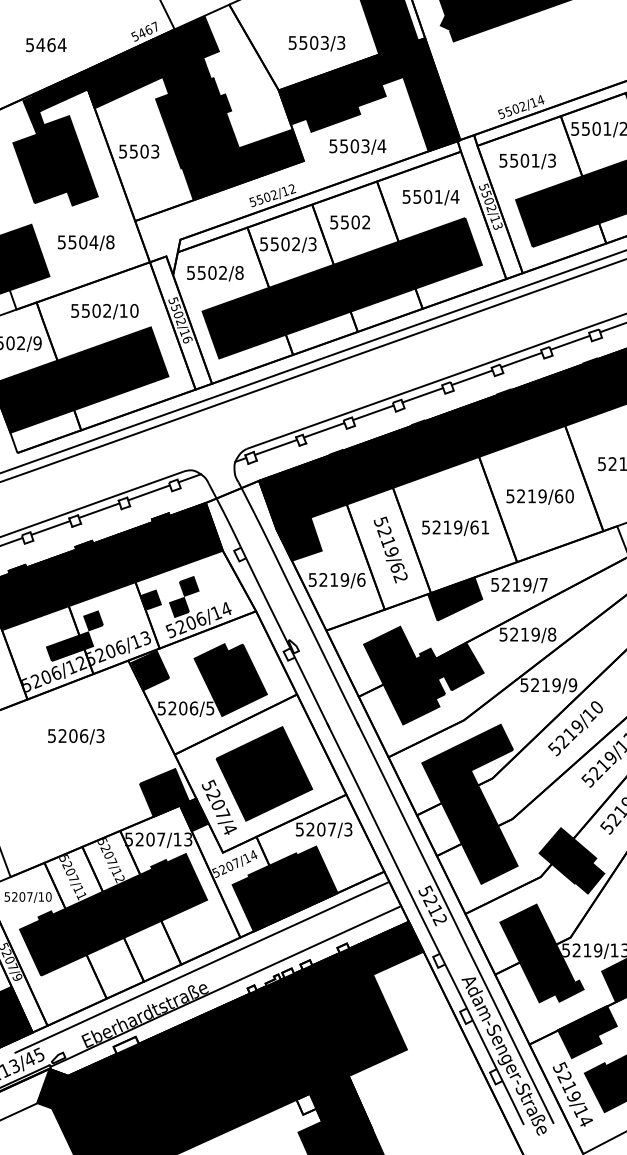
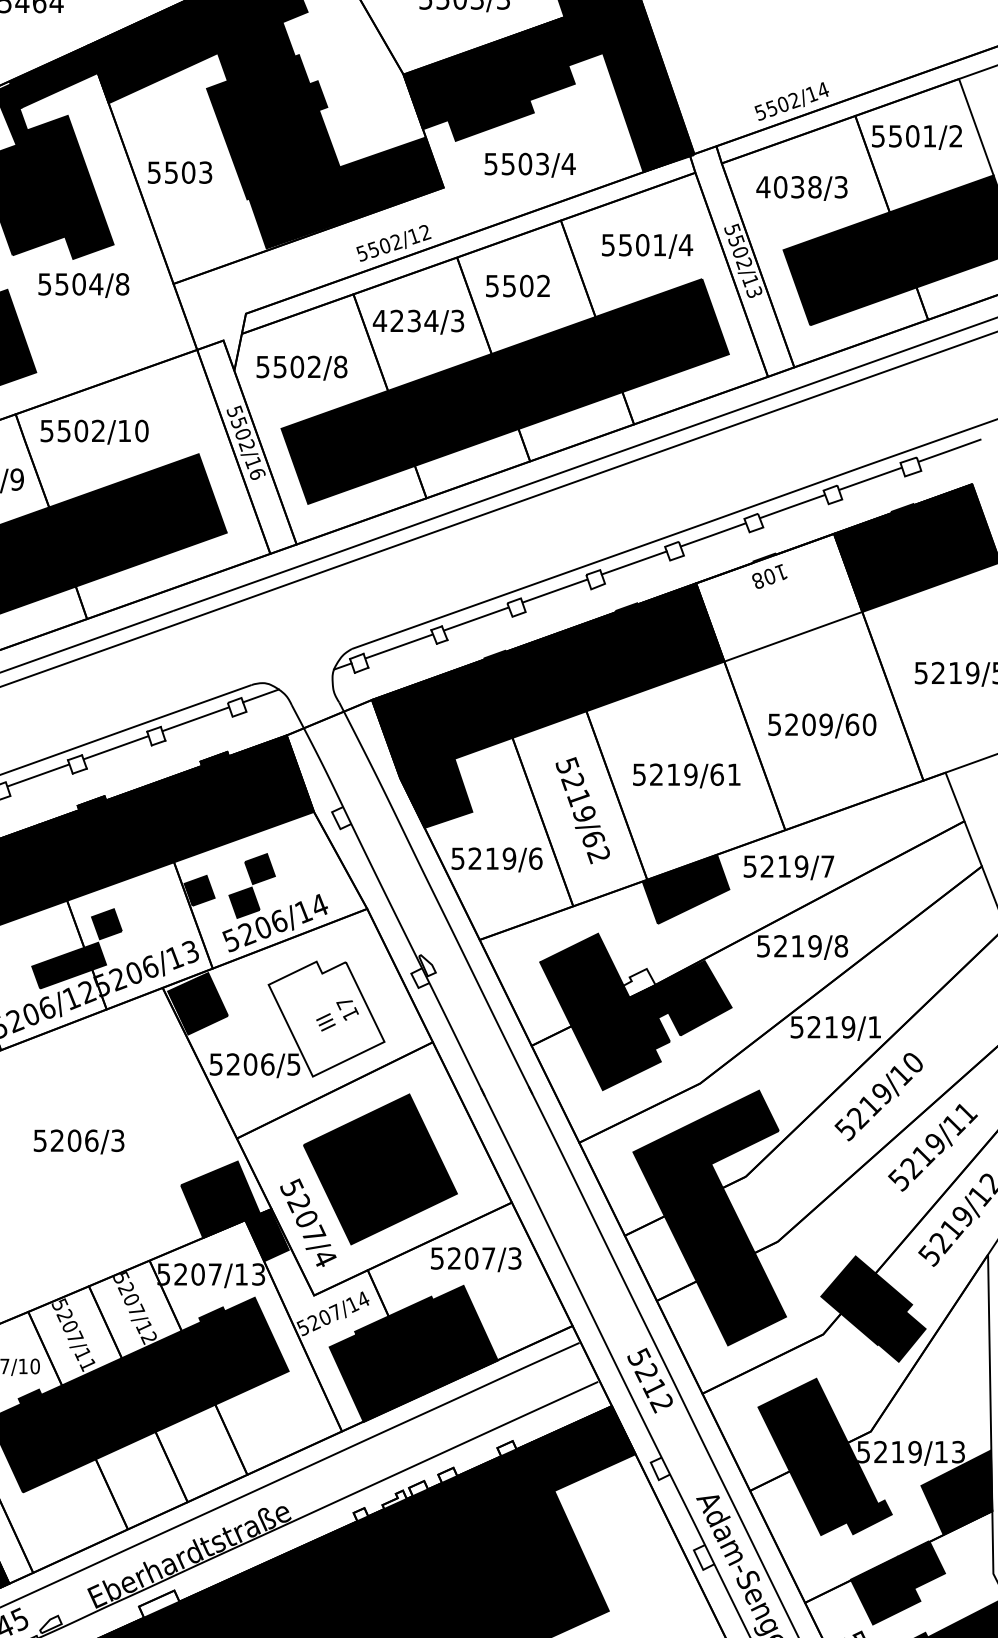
text: (519, 160) -> (789, 186), 5501/3 -> 4038/3
text: (85, 242) -> (82, 284), moved
text: (279, 244) -> (404, 321), 5502/3 -> 4234/3
text: (104, 311) -> (93, 431), moved
fill: (513, 416) -> (779, 596), removed
text: (531, 496) -> (808, 725), 5219/60 -> 5209/60
fill: (426, 657) -> (640, 982), removed
fill: (230, 679) -> (326, 1018), removed
text: (572, 685) -> (873, 1027), 5219/9 -> 5219/1
text: (76, 736) -> (79, 1141), moved

